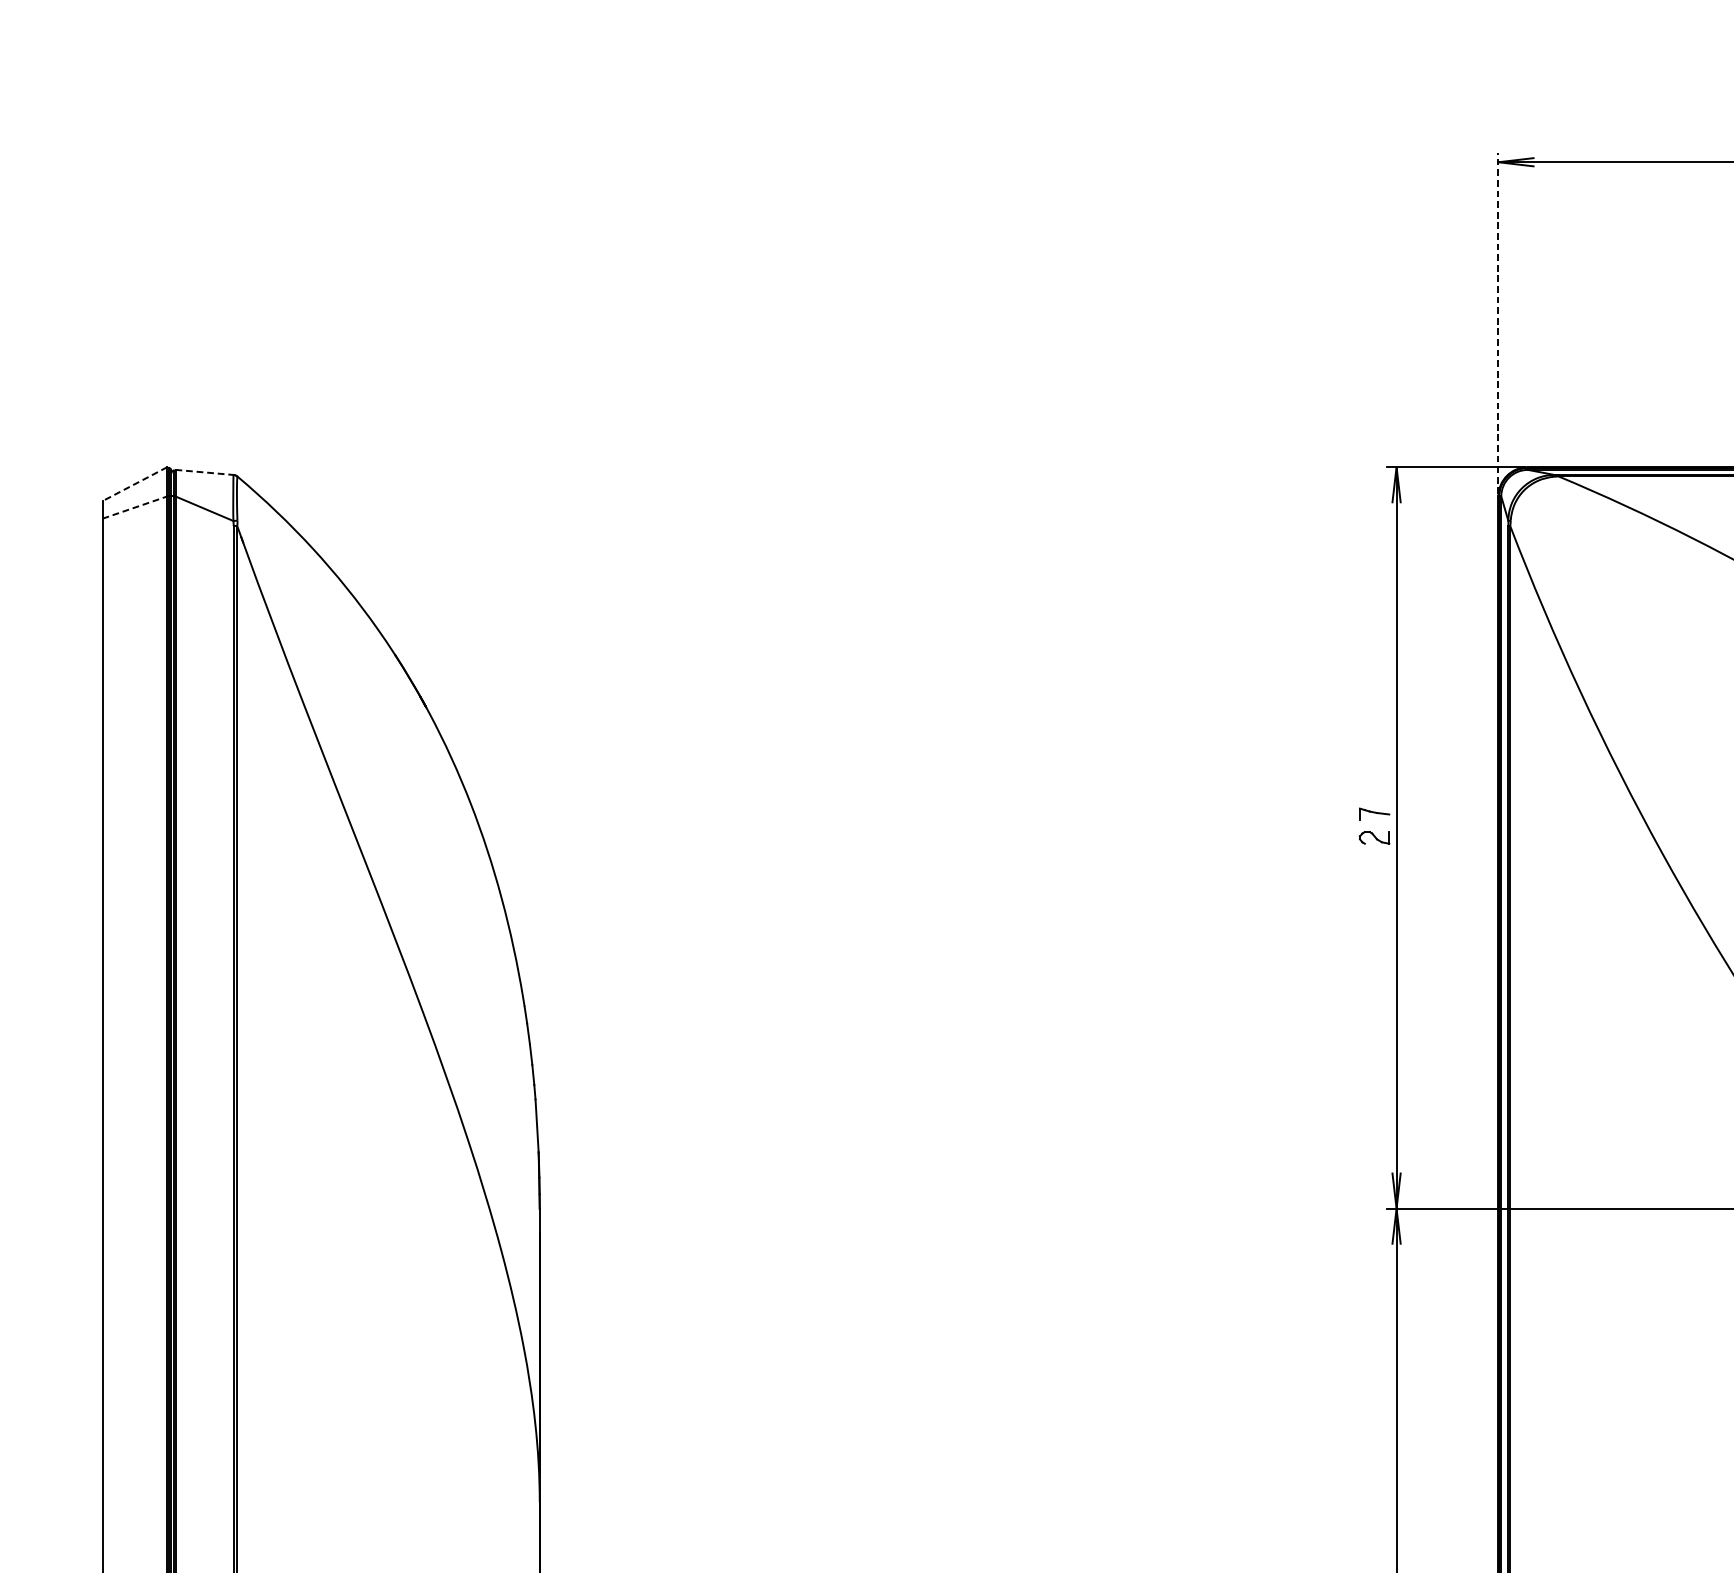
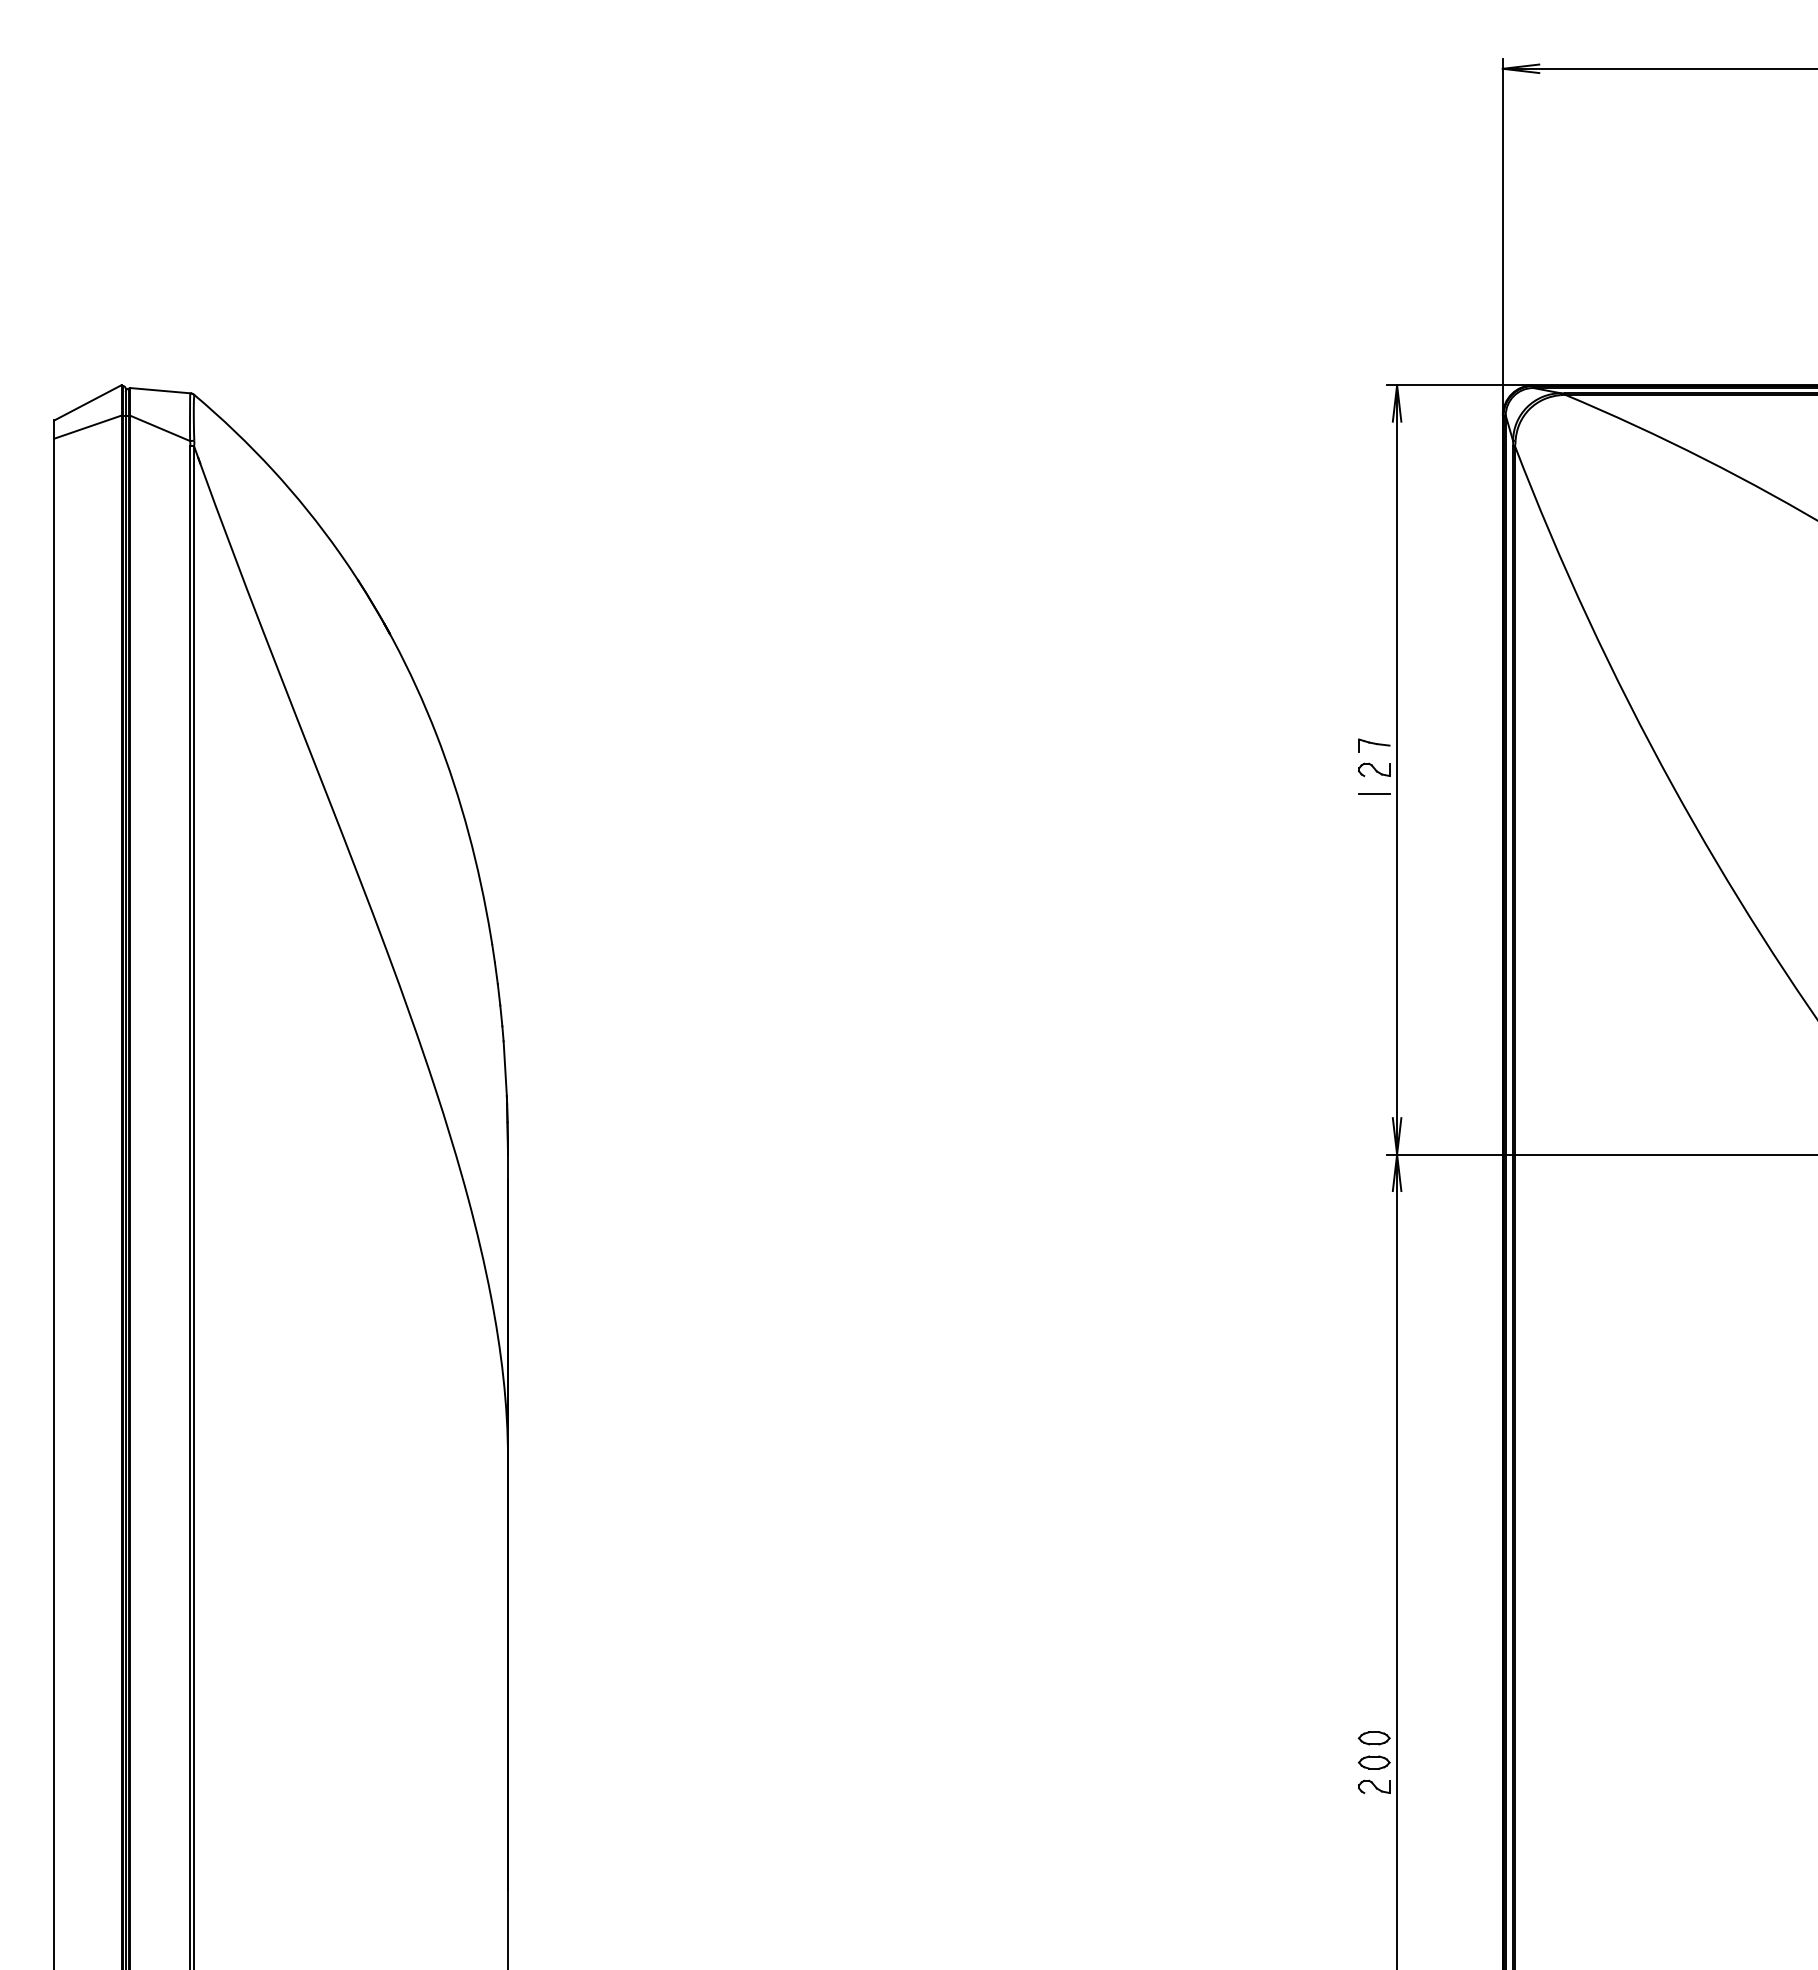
line: (1498, 322) -> (1502, 235), dashed -> solid
line: (204, 472) -> (160, 390), dashed -> solid
line: (134, 483) -> (87, 402), dashed -> solid
line: (134, 507) -> (87, 427), dashed -> solid
line: (1374, 861) -> (1374, 794), added

